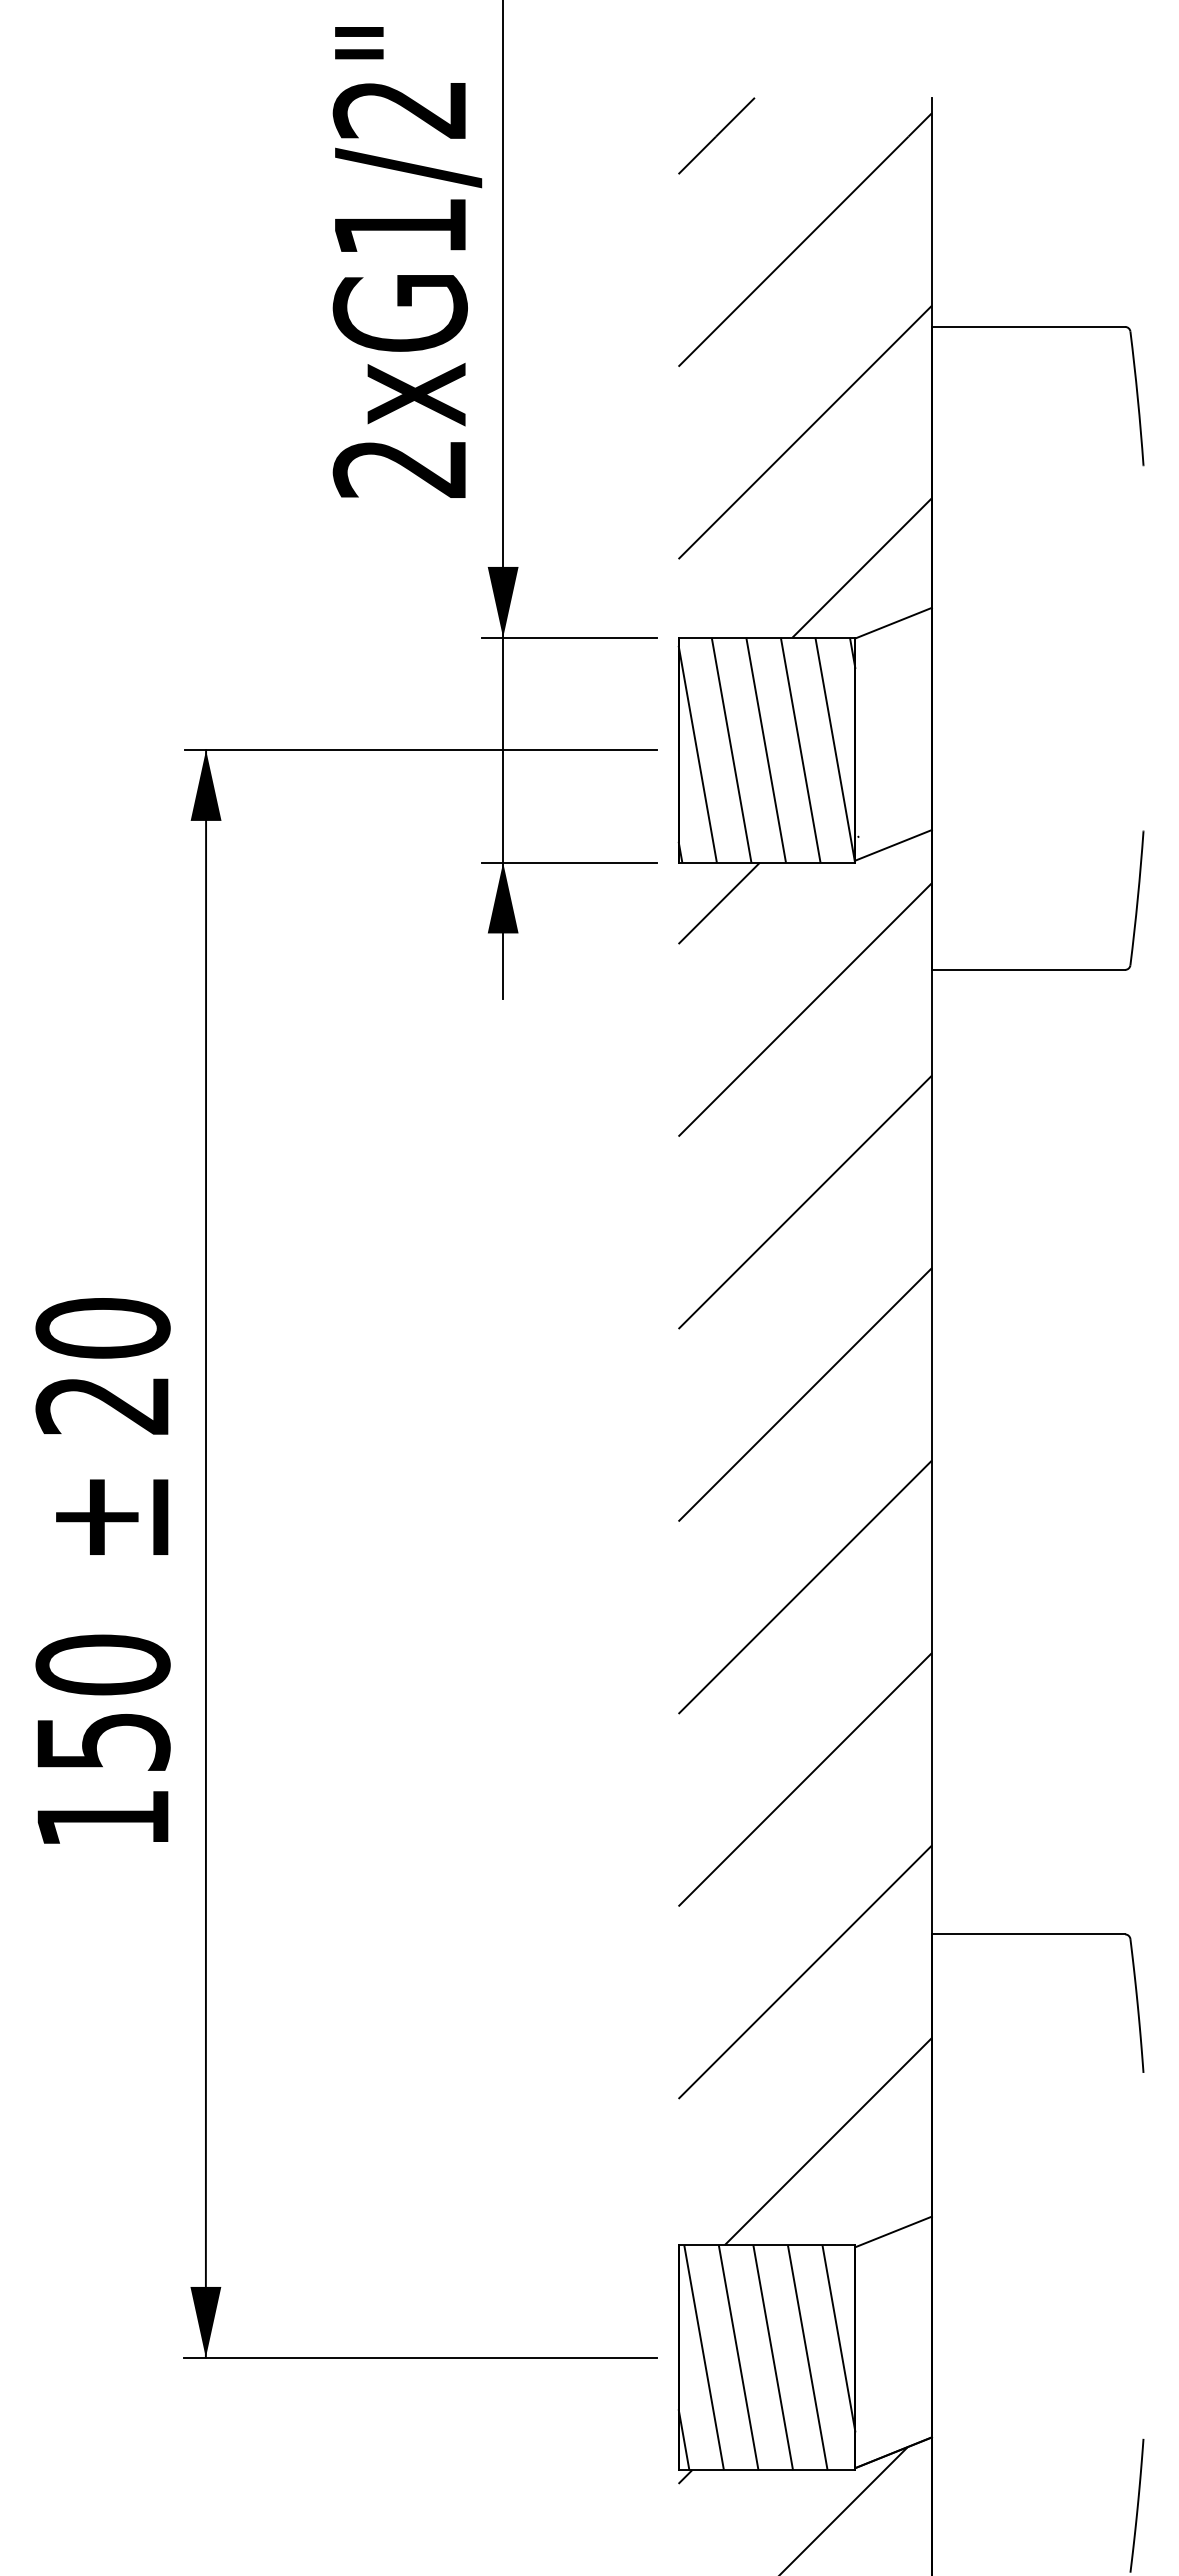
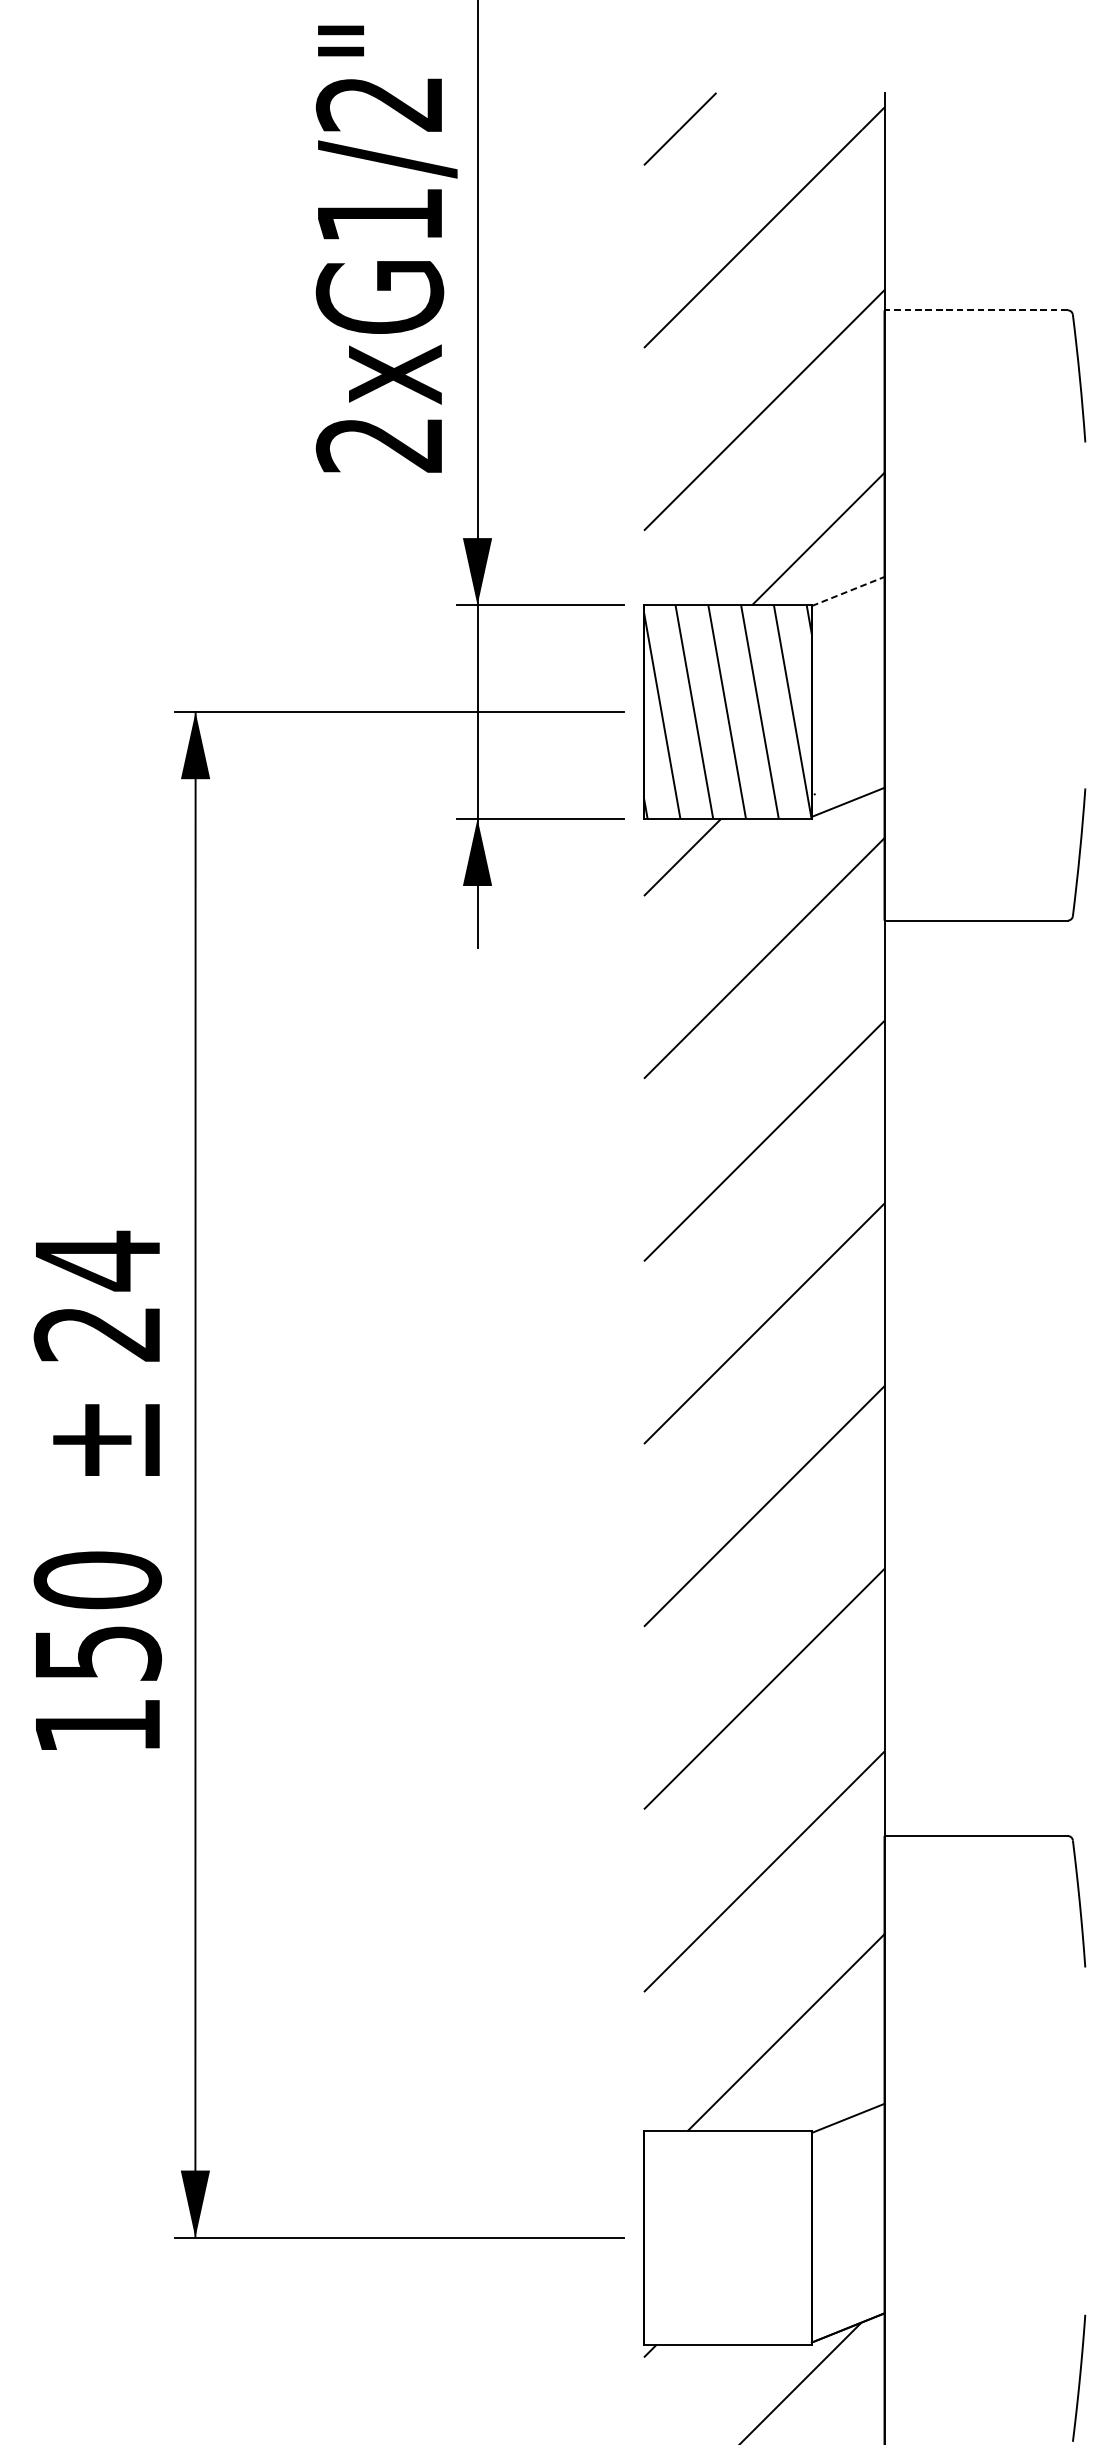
line: (1028, 326) -> (976, 309), solid -> dashed
line: (894, 622) -> (848, 590), solid -> dashed
text: (102, 1328) -> (97, 1260), 20 -> 24
hatch: (766, 2357) -> (727, 2237), removed

